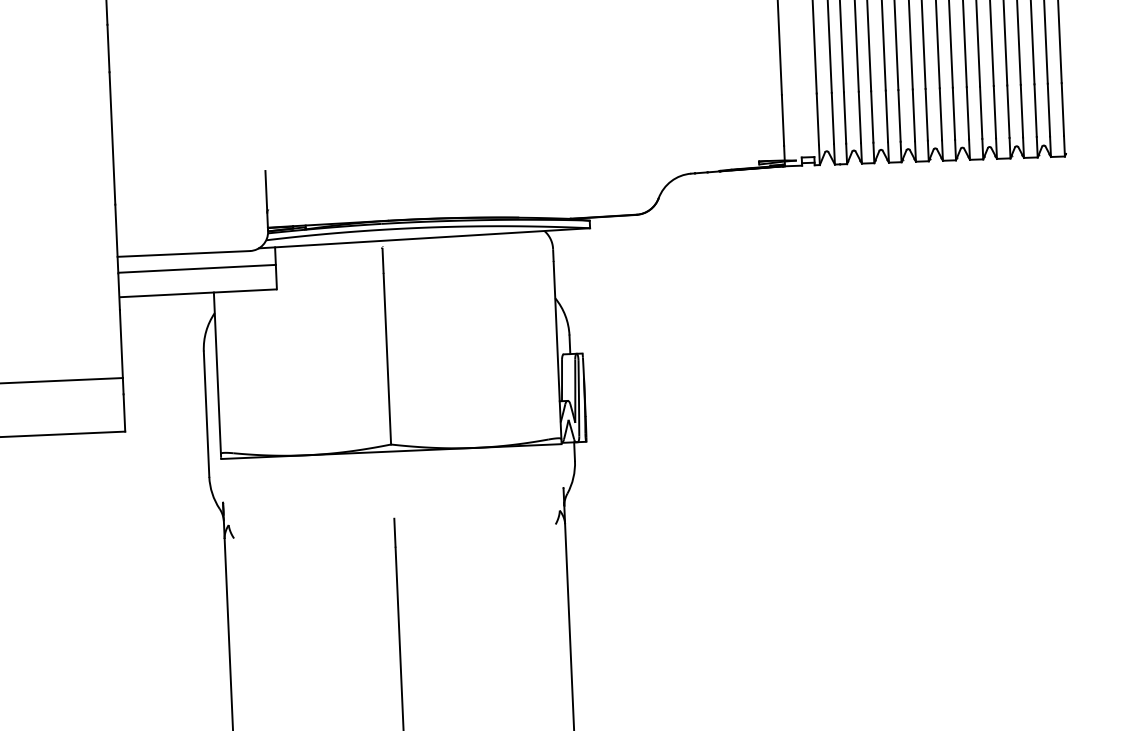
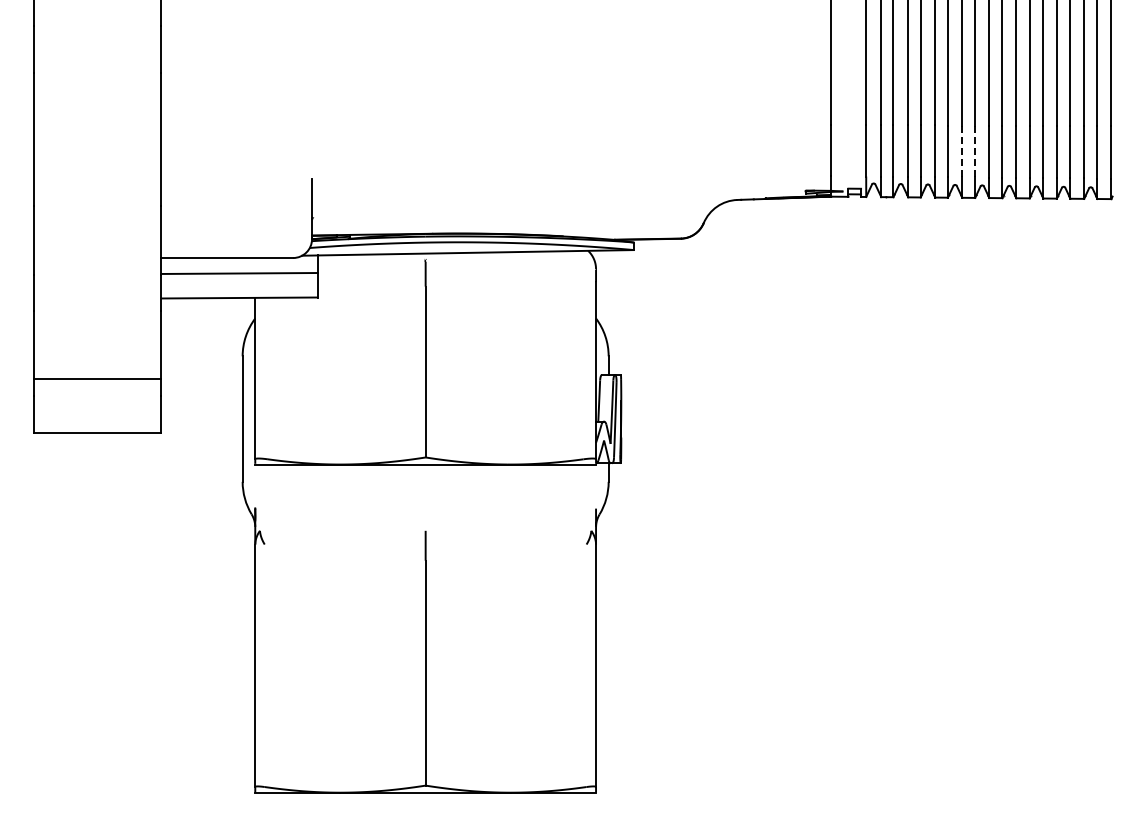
line: (927, 114) -> (975, 151), solid -> dashed
line: (914, 115) -> (962, 151), solid -> dashed

